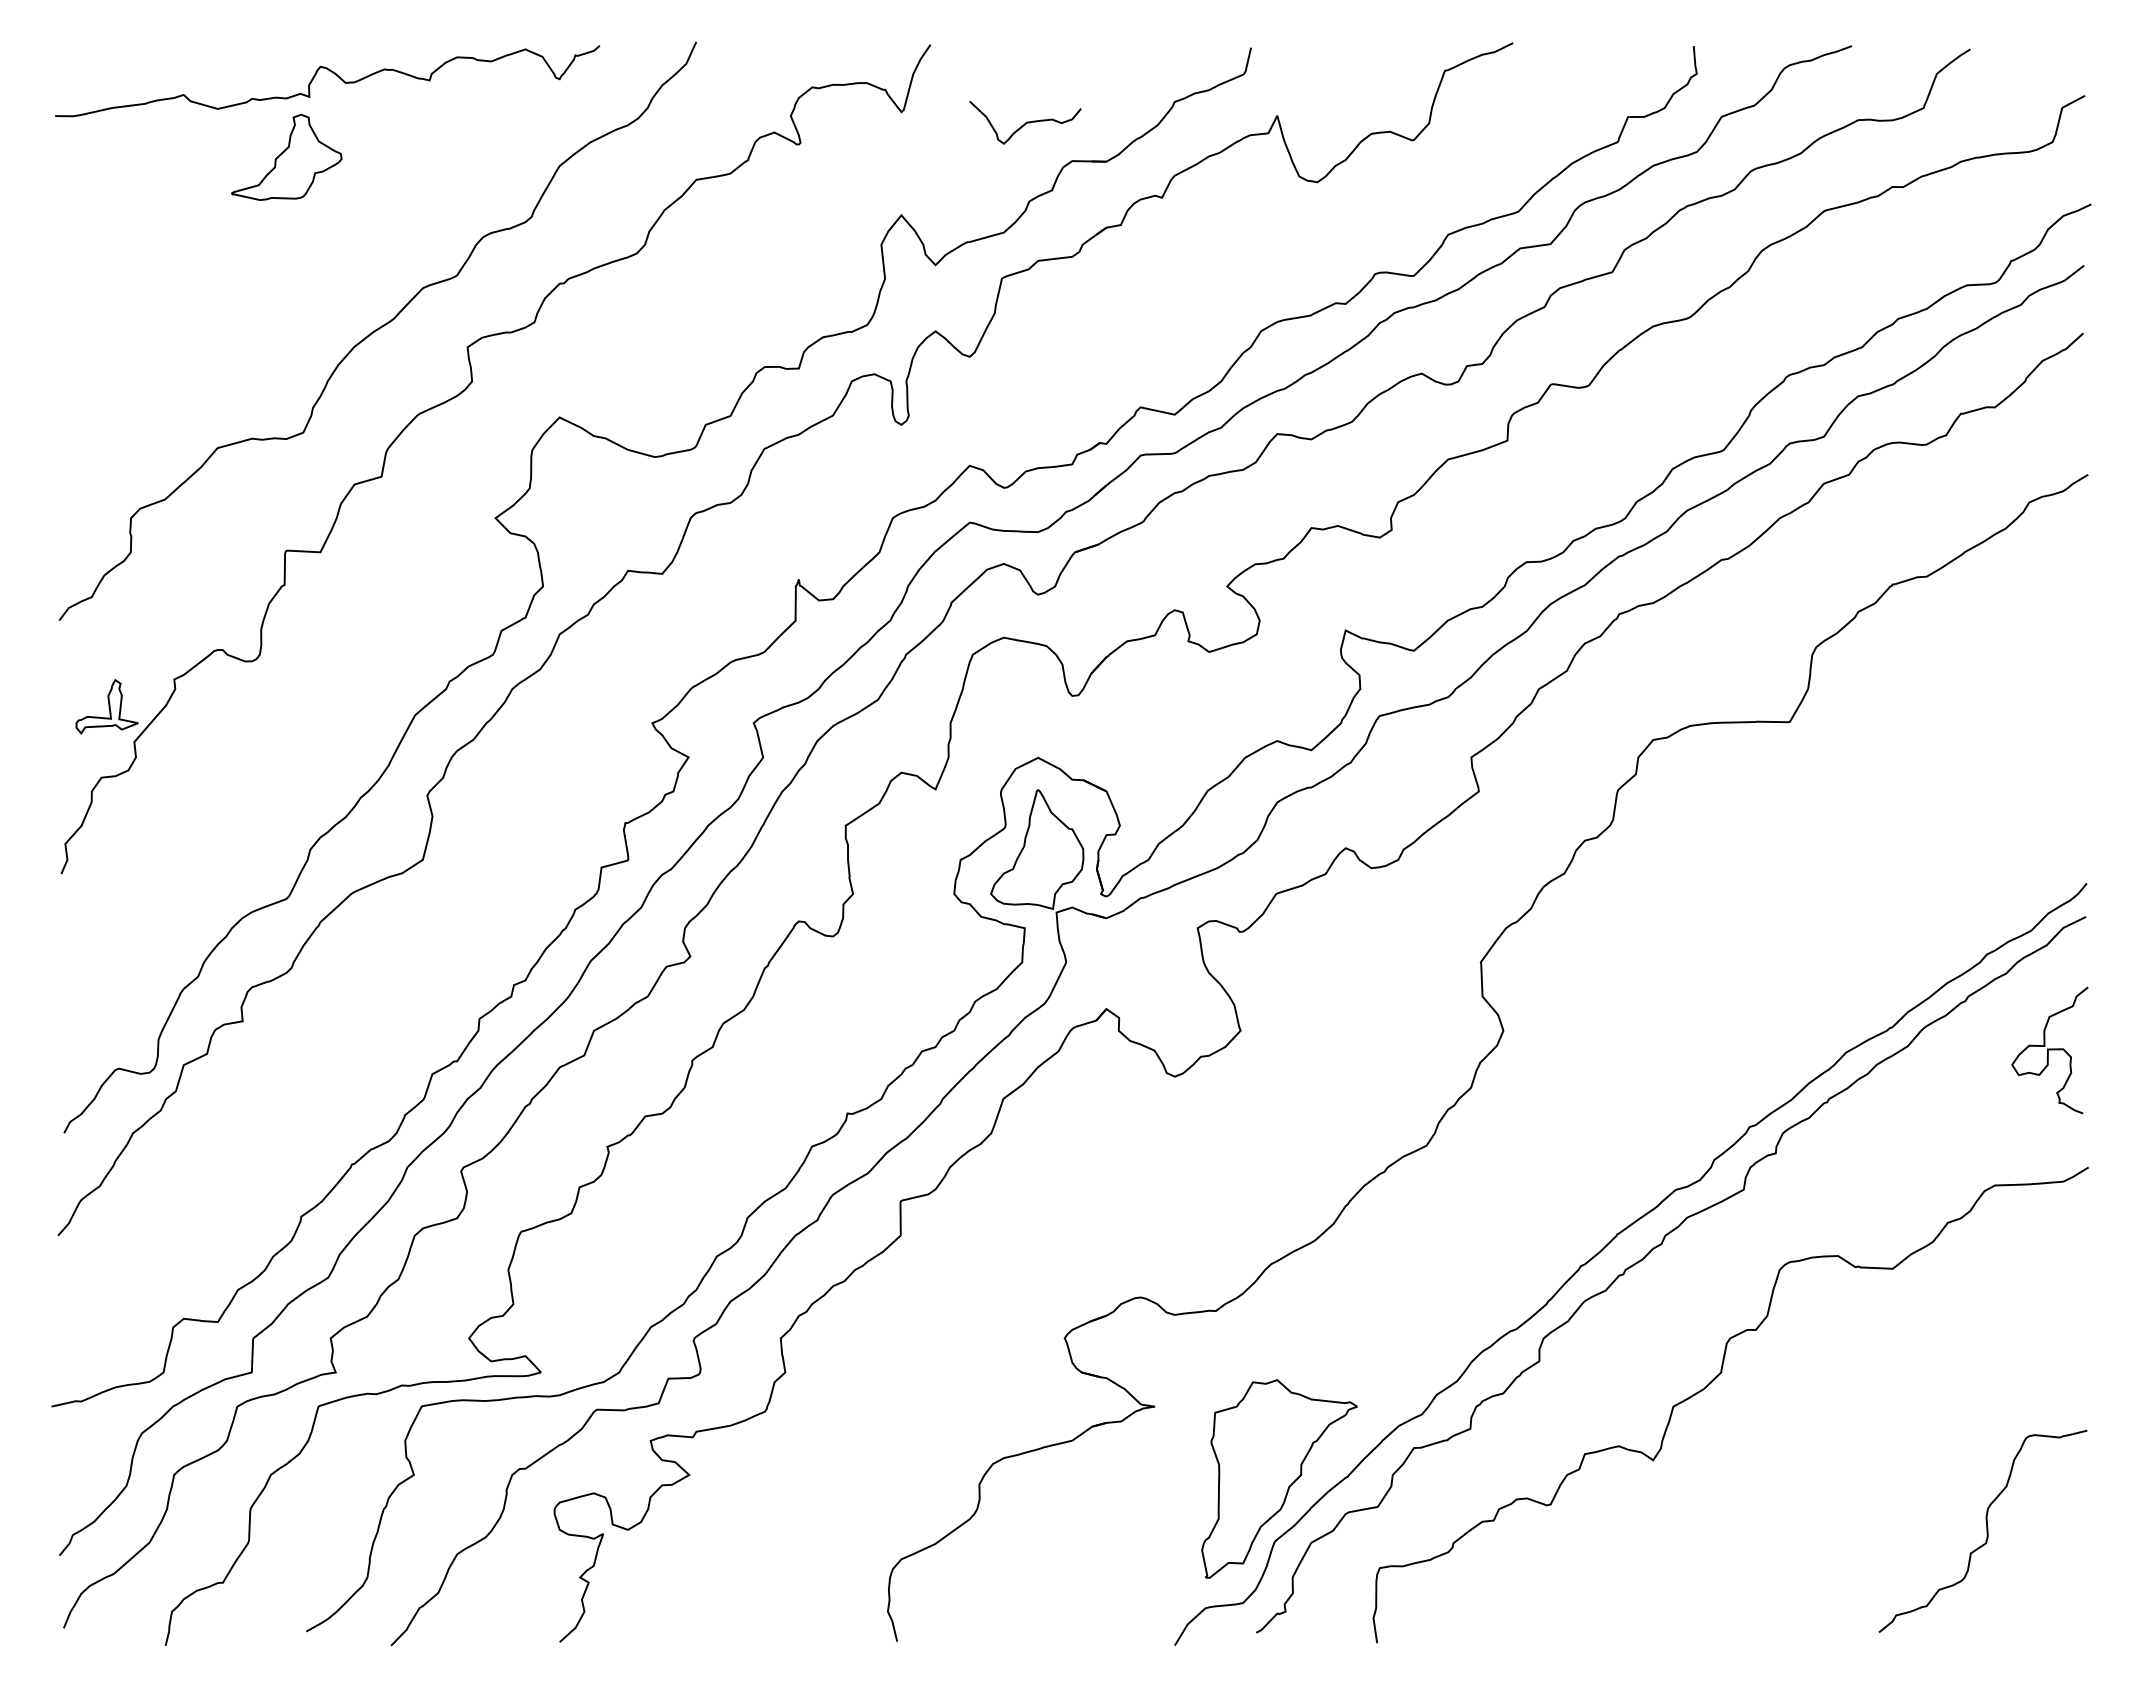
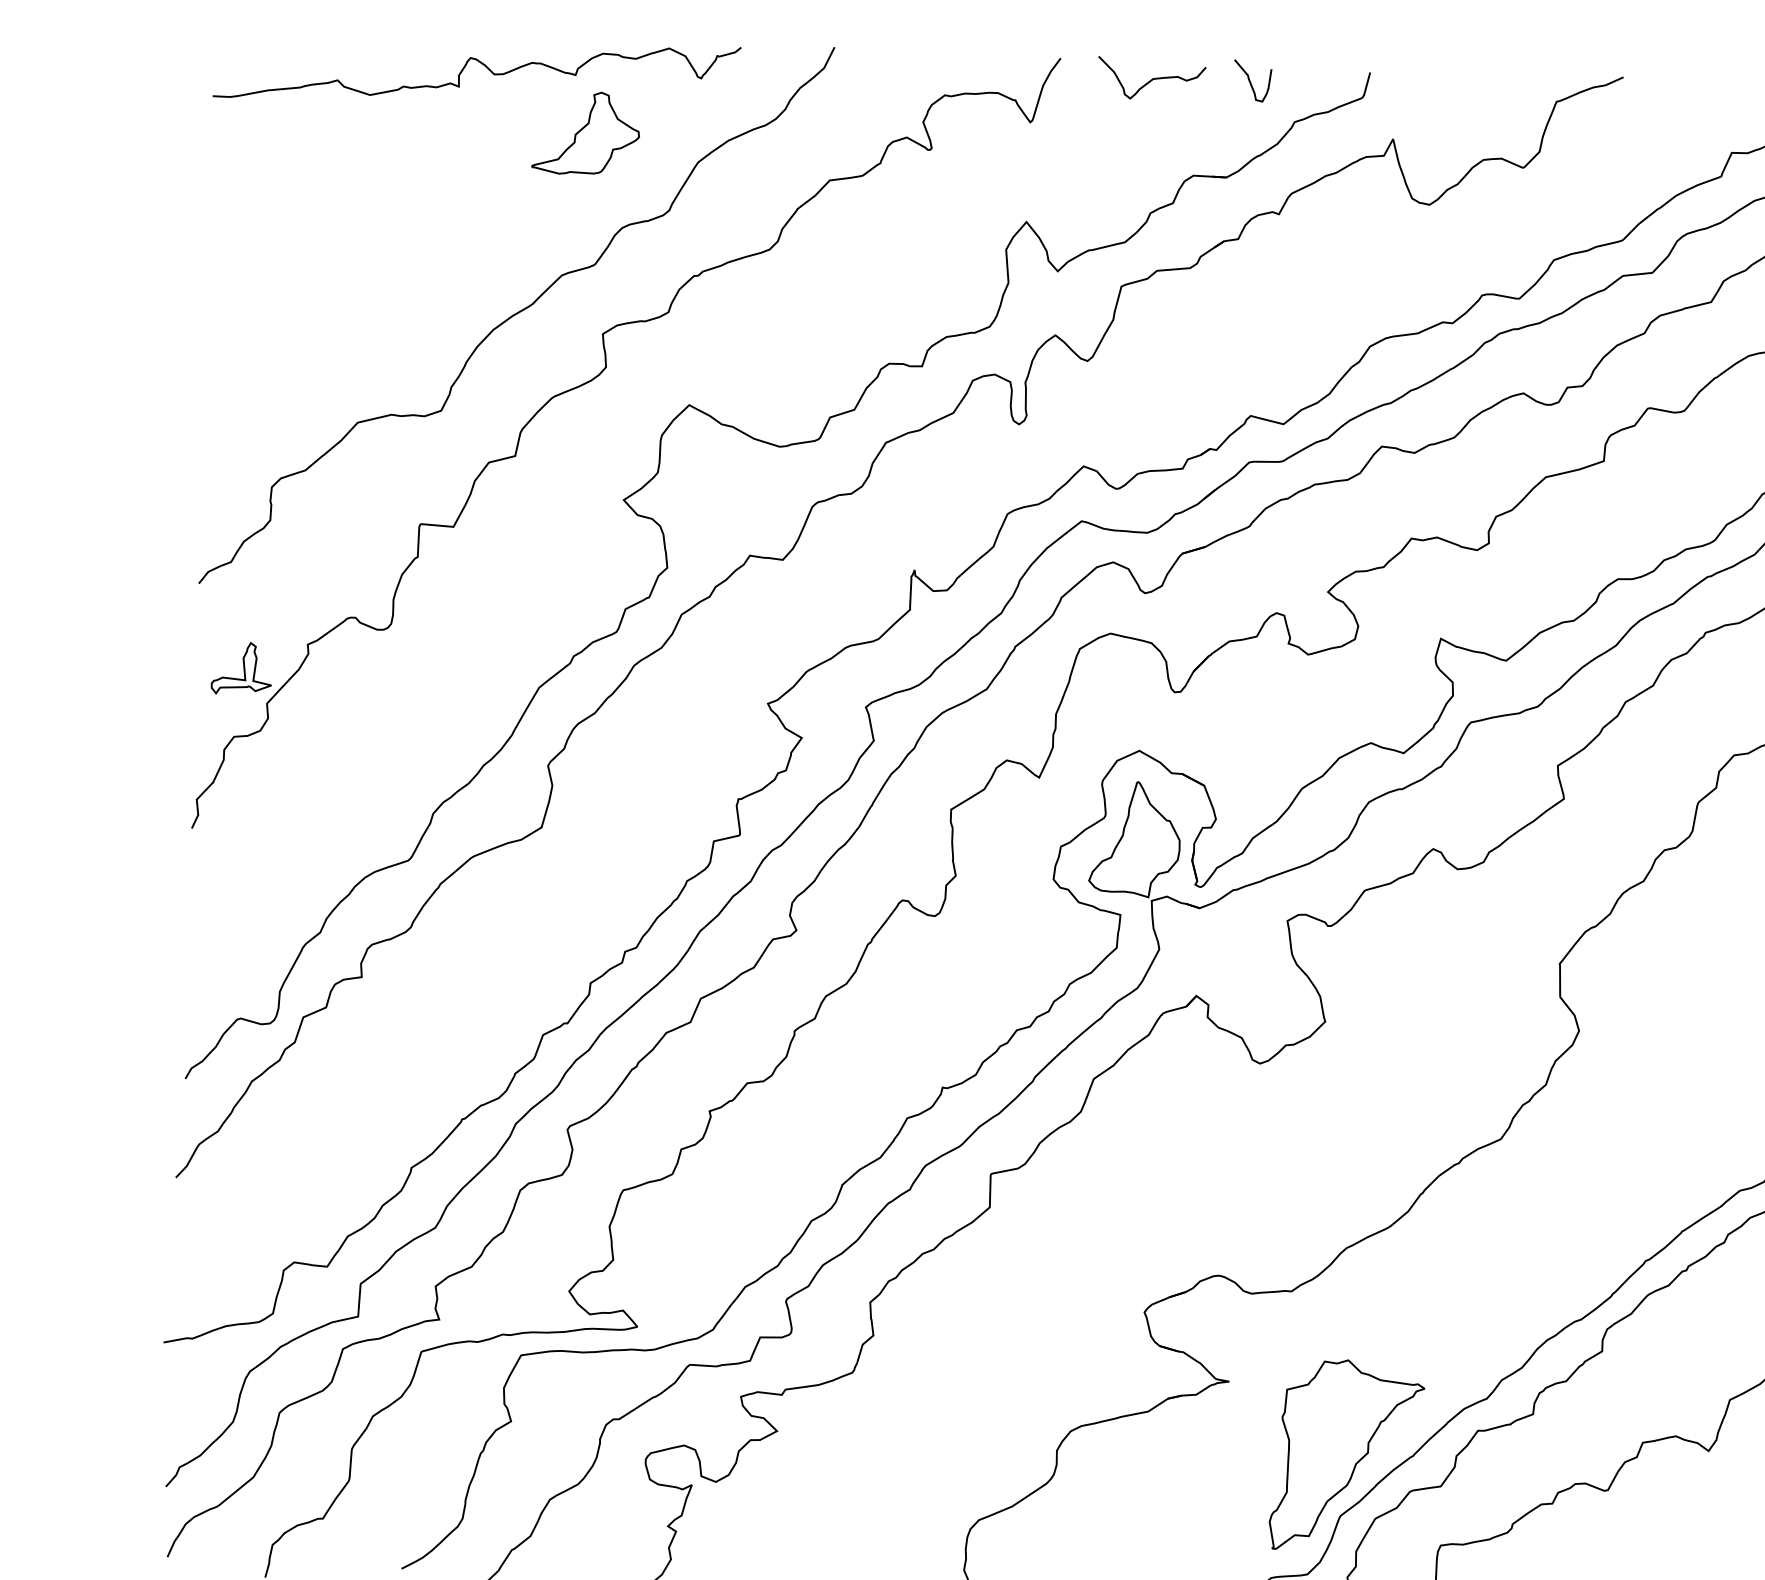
curve: (1127, 60) -> (1250, 80), added
curve: (1025, 122) -> (1151, 78), moved
part: (286, 156) -> (585, 132), moved

